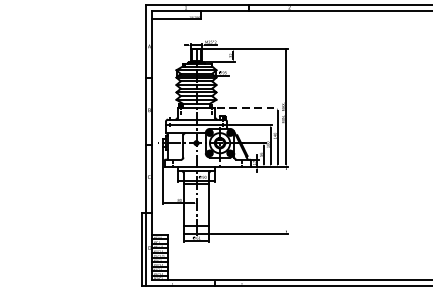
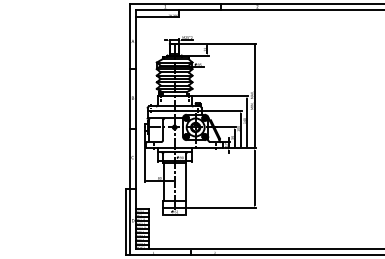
line: (247, 108) -> (220, 96), dashed -> solid
line: (286, 200) -> (254, 178), added

